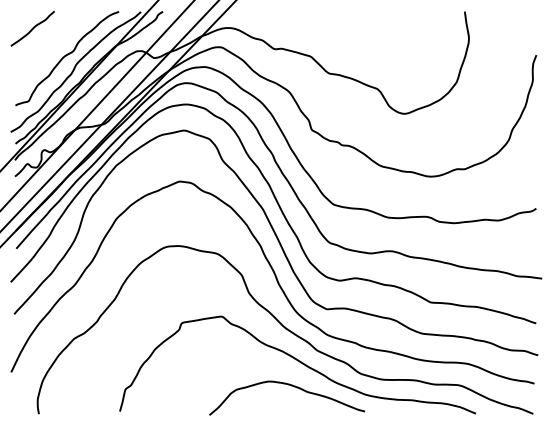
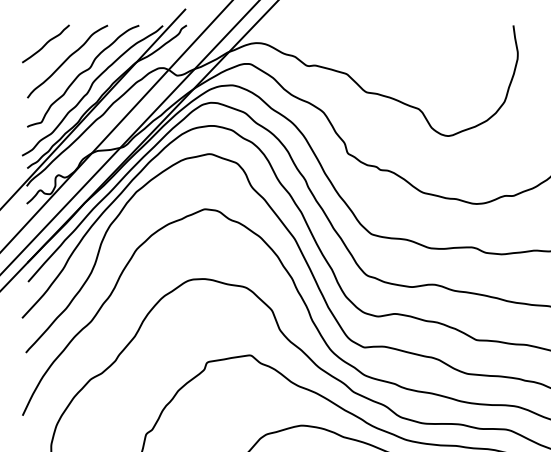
curve: (52, 44) -> (67, 60), added

